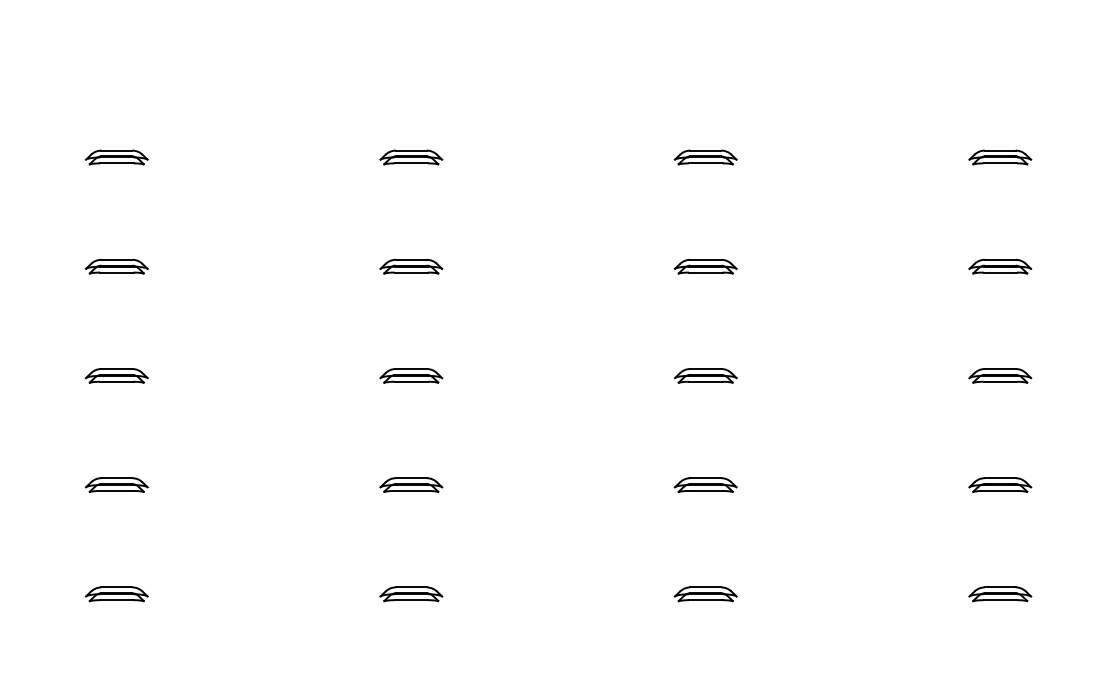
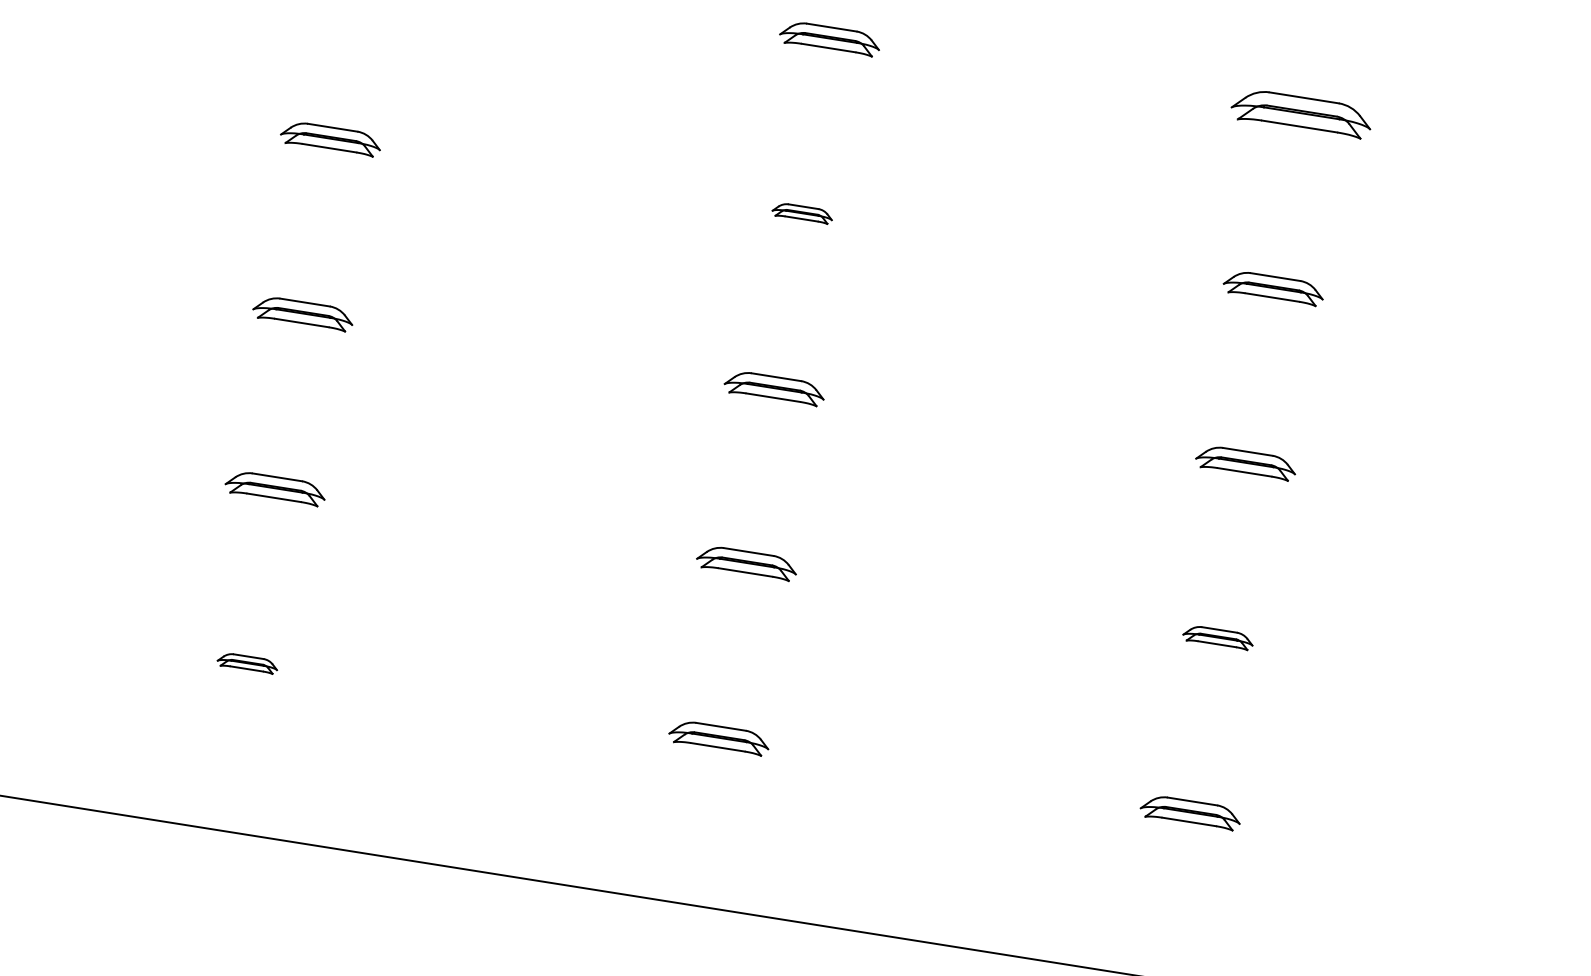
part: (705, 157) -> (1301, 113), size x1.4
part: (411, 266) -> (802, 213), size x0.6
part: (705, 484) -> (1218, 636), size x0.7
part: (116, 594) -> (247, 663), size x0.6

